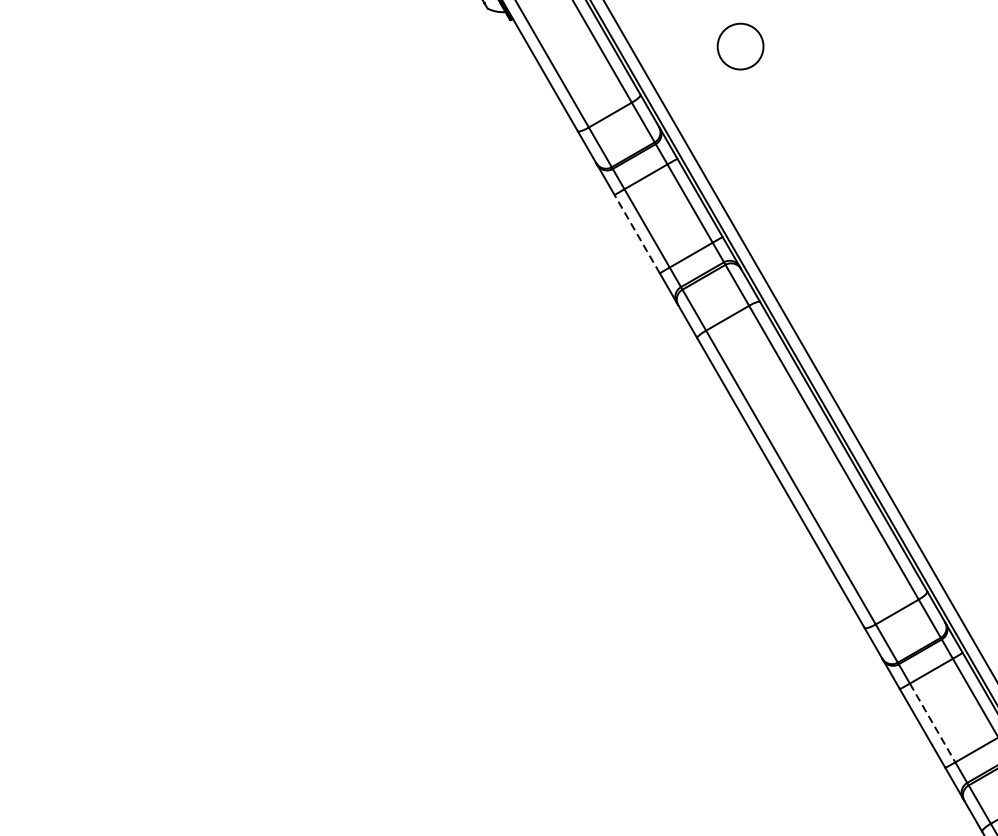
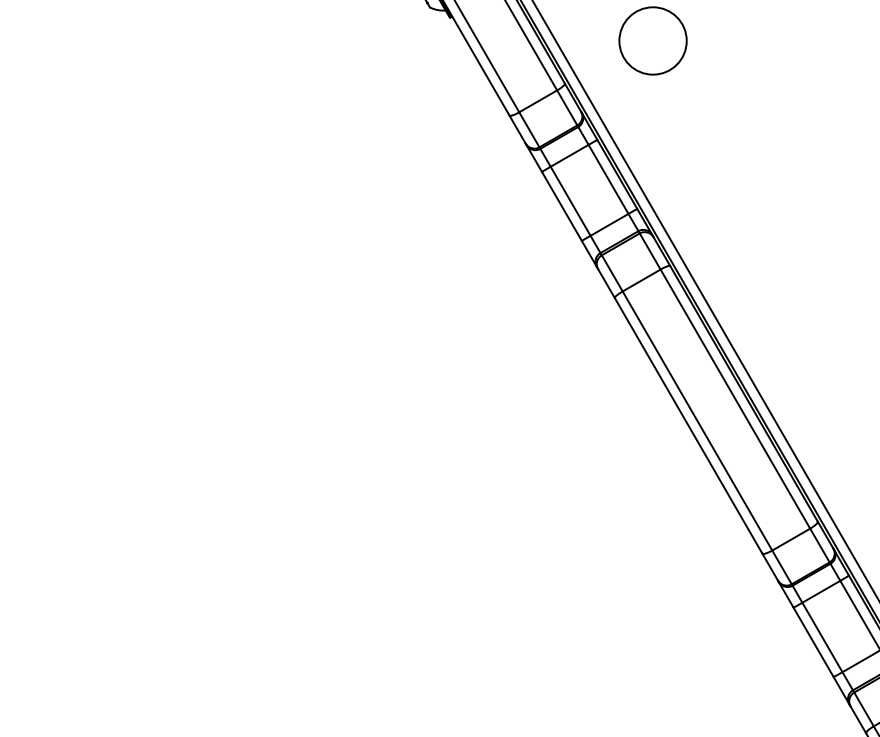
circle: (739, 46) -> (652, 40), size x1.67
line: (636, 234) -> (561, 206), dashed -> solid
line: (932, 723) -> (822, 637), dashed -> solid

